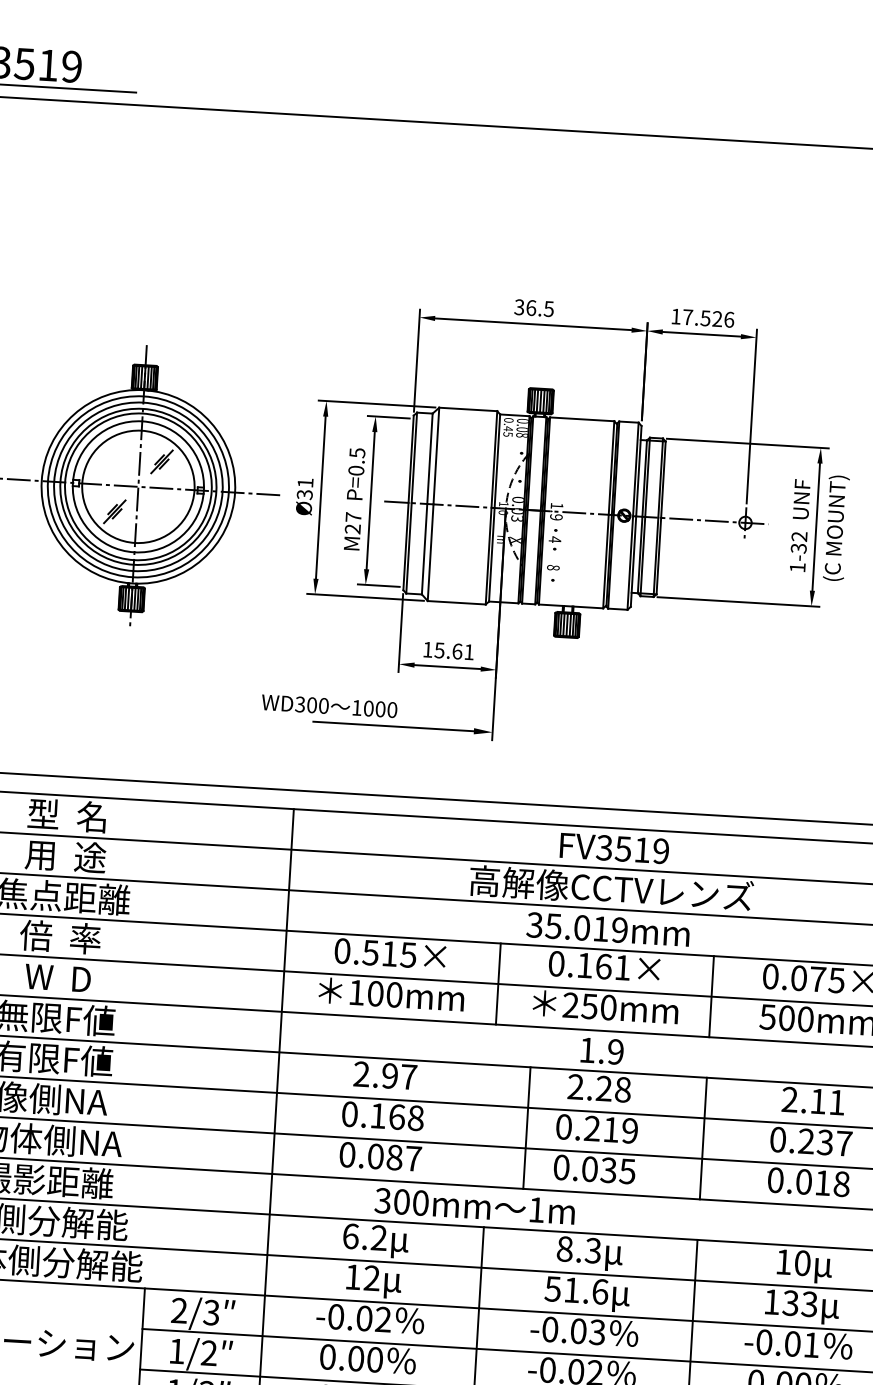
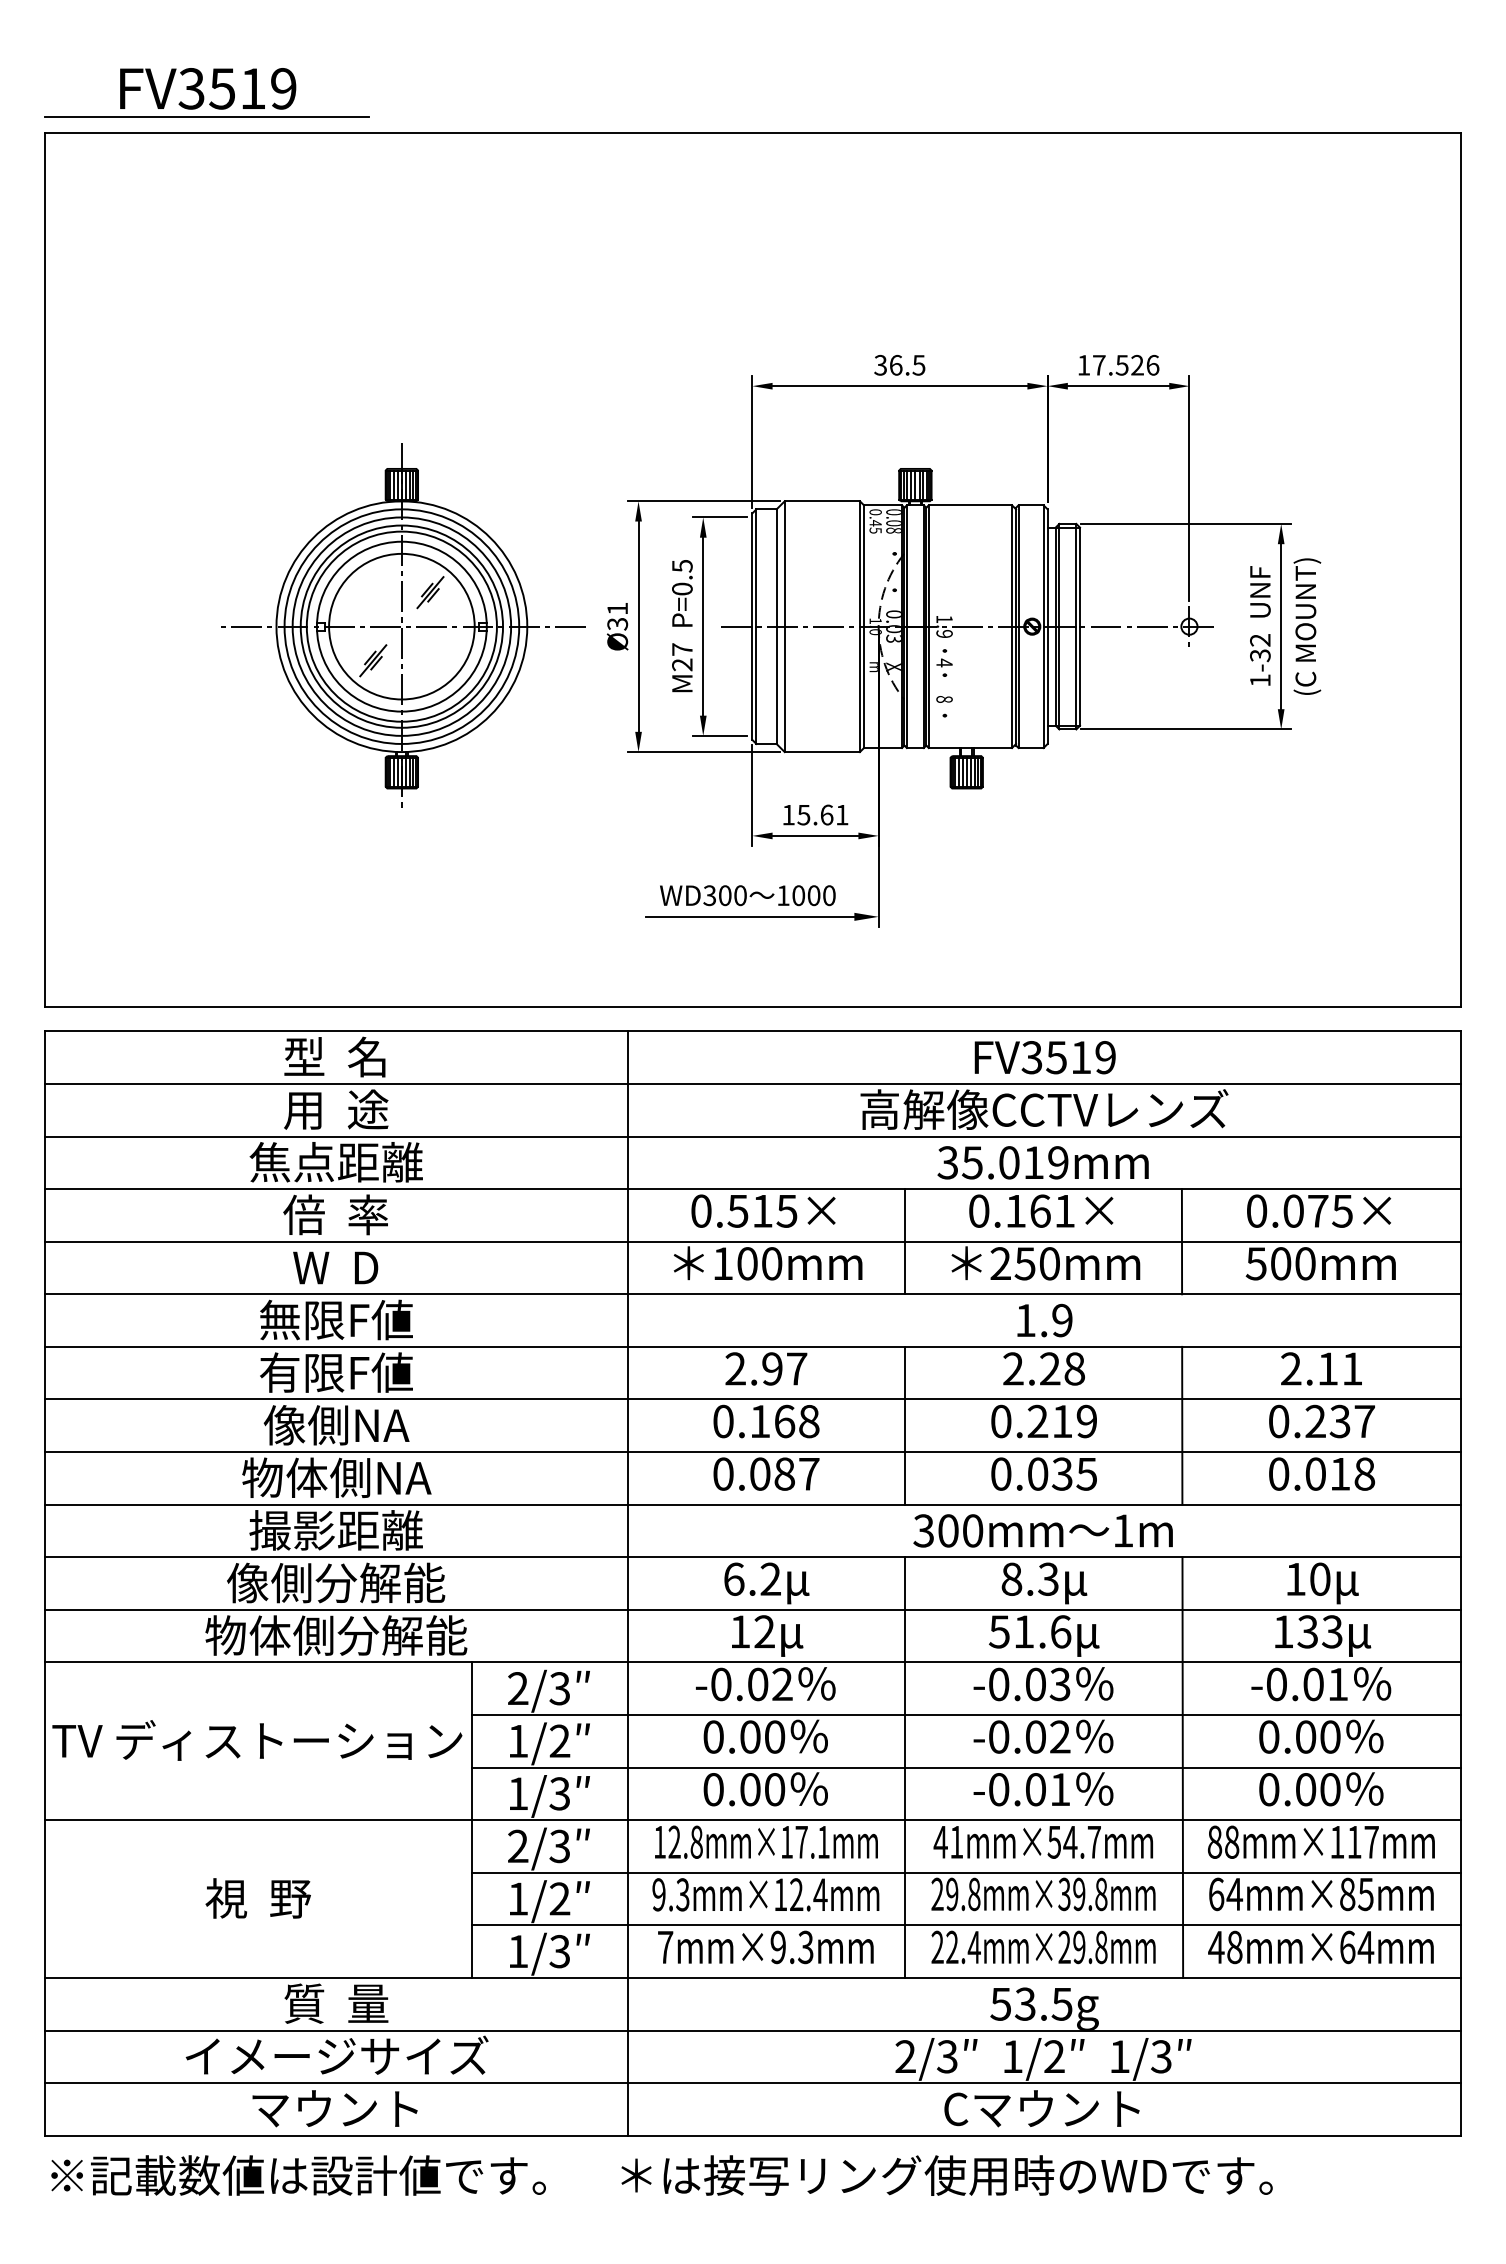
text: (329, 706) -> (747, 895), moved
line: (527, 1127) -> (905, 1425), moved
text: (474, 1205) -> (1042, 1530), moved

